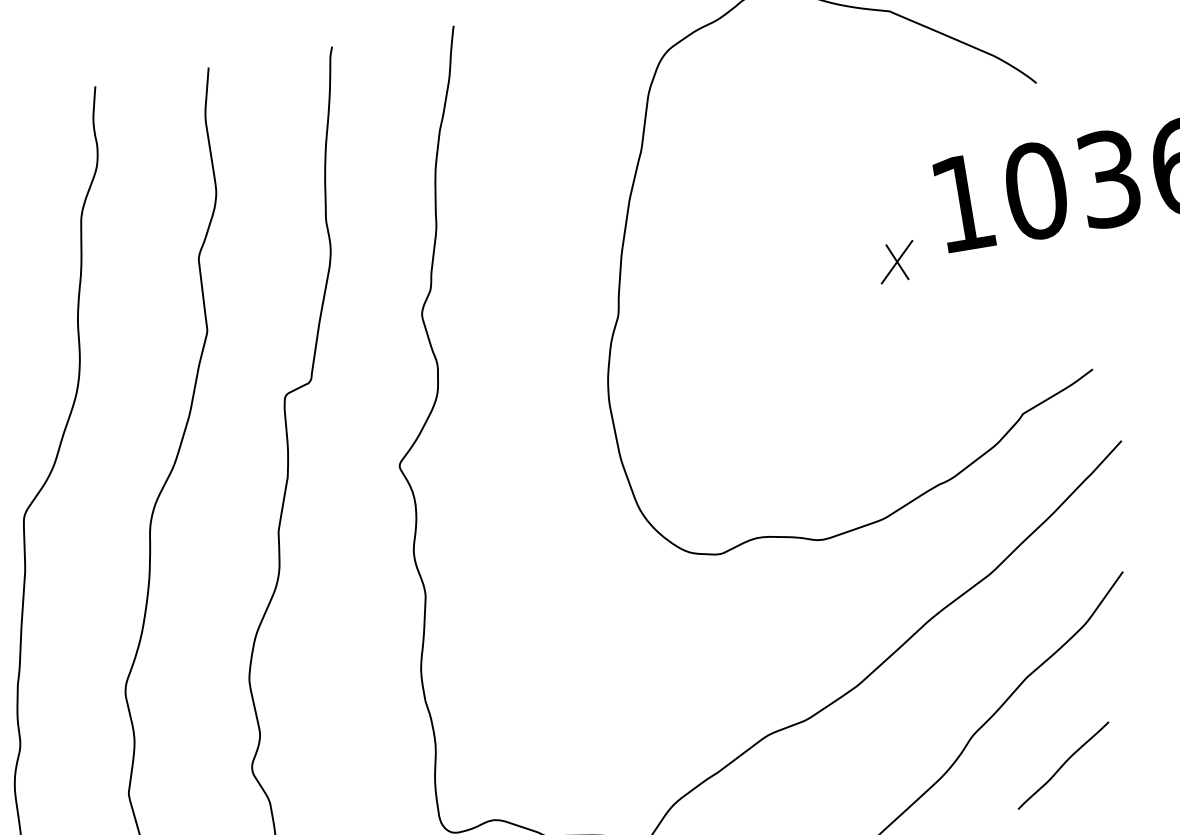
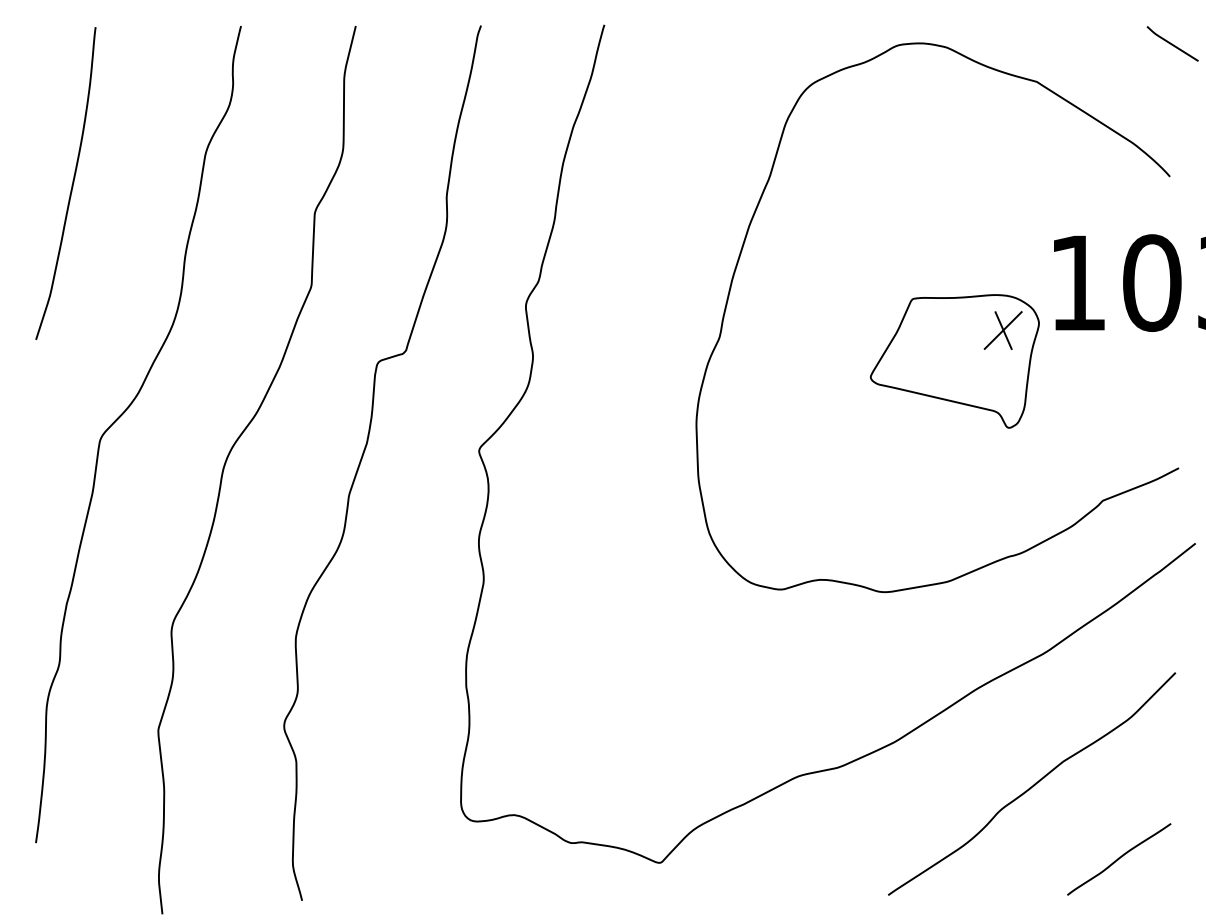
part: (854, 300) -> (954, 361), added
curve: (1063, 765) -> (1119, 859), moved

